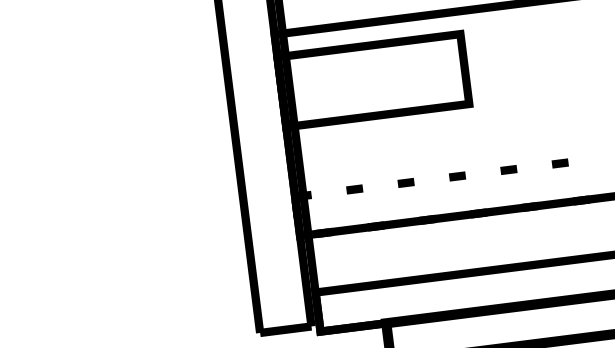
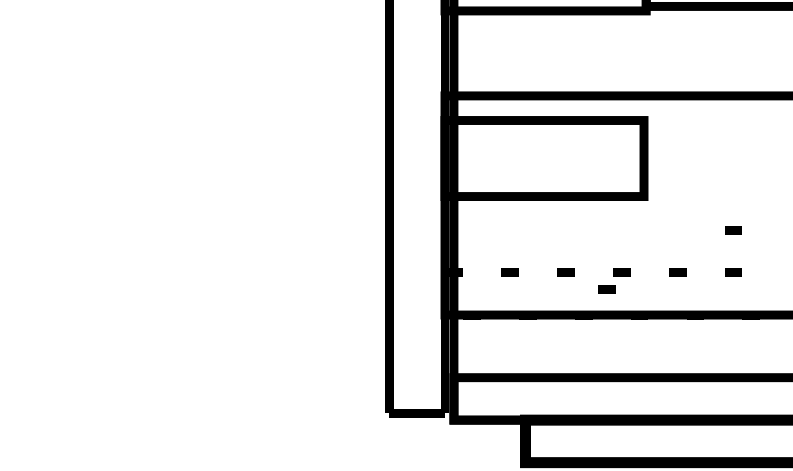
line: (555, 124) -> (733, 230), added
line: (445, 193) -> (606, 289), added

